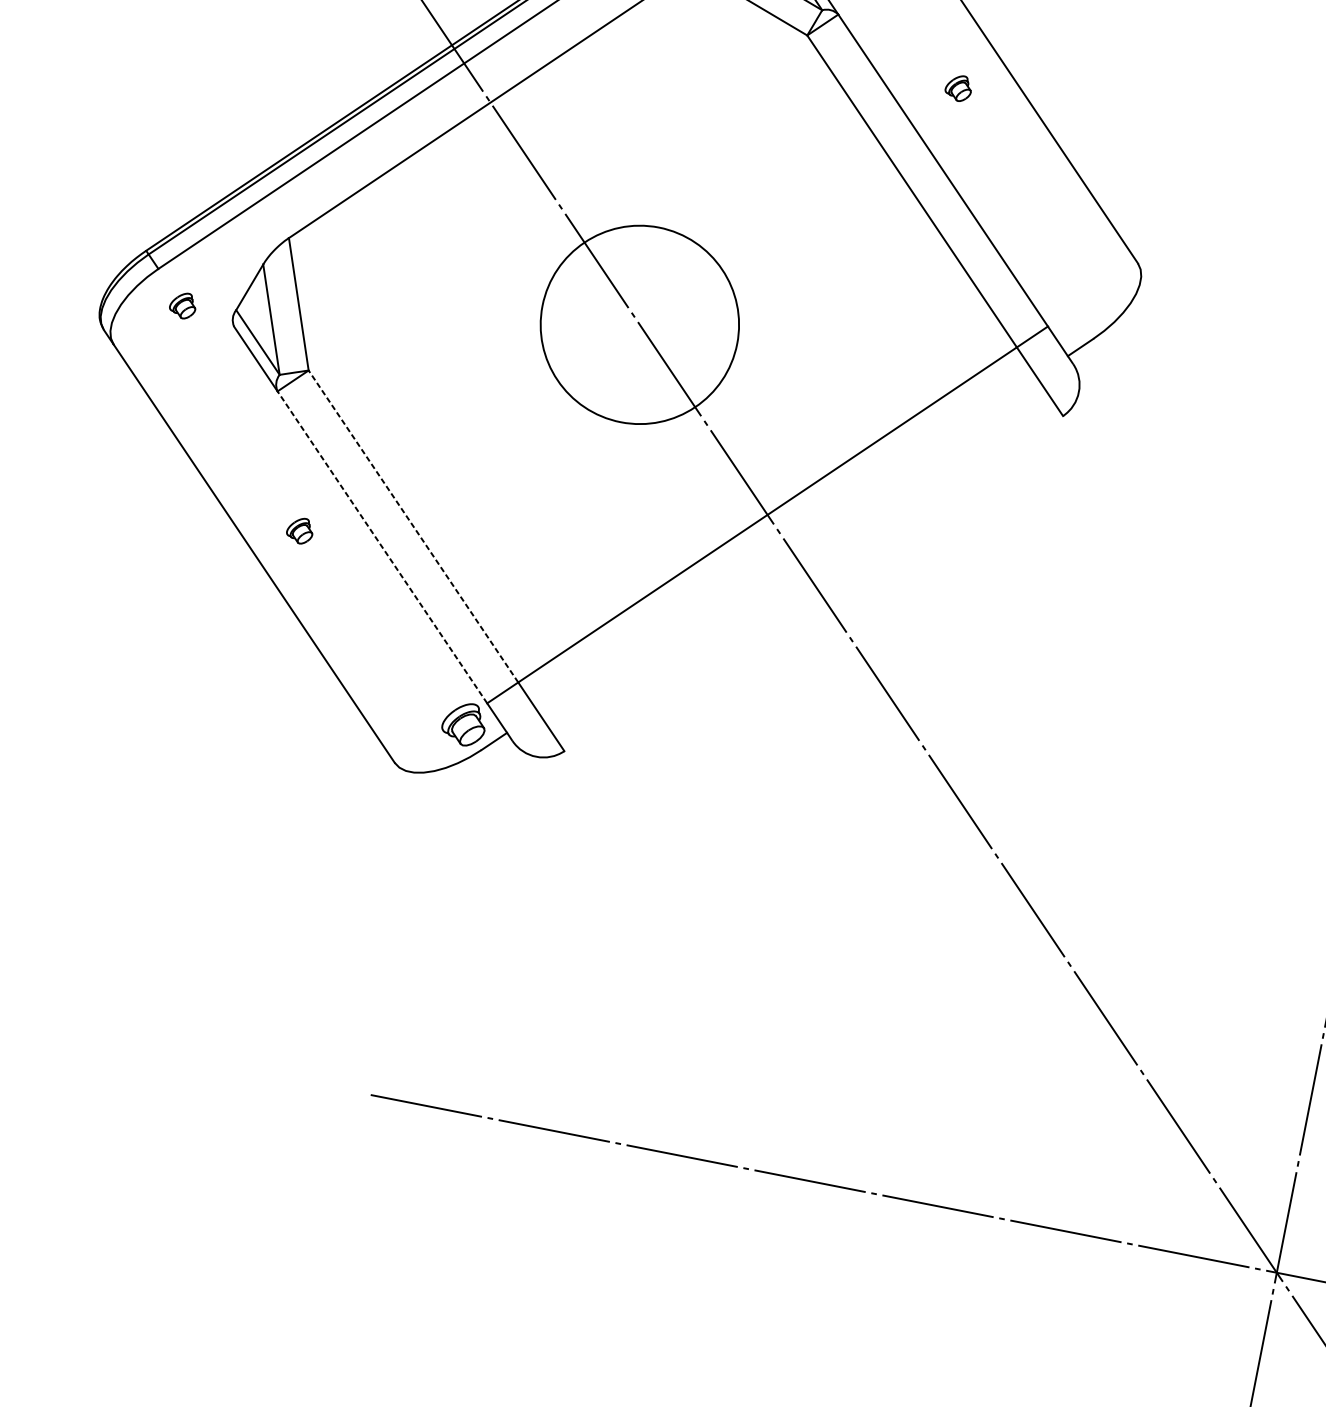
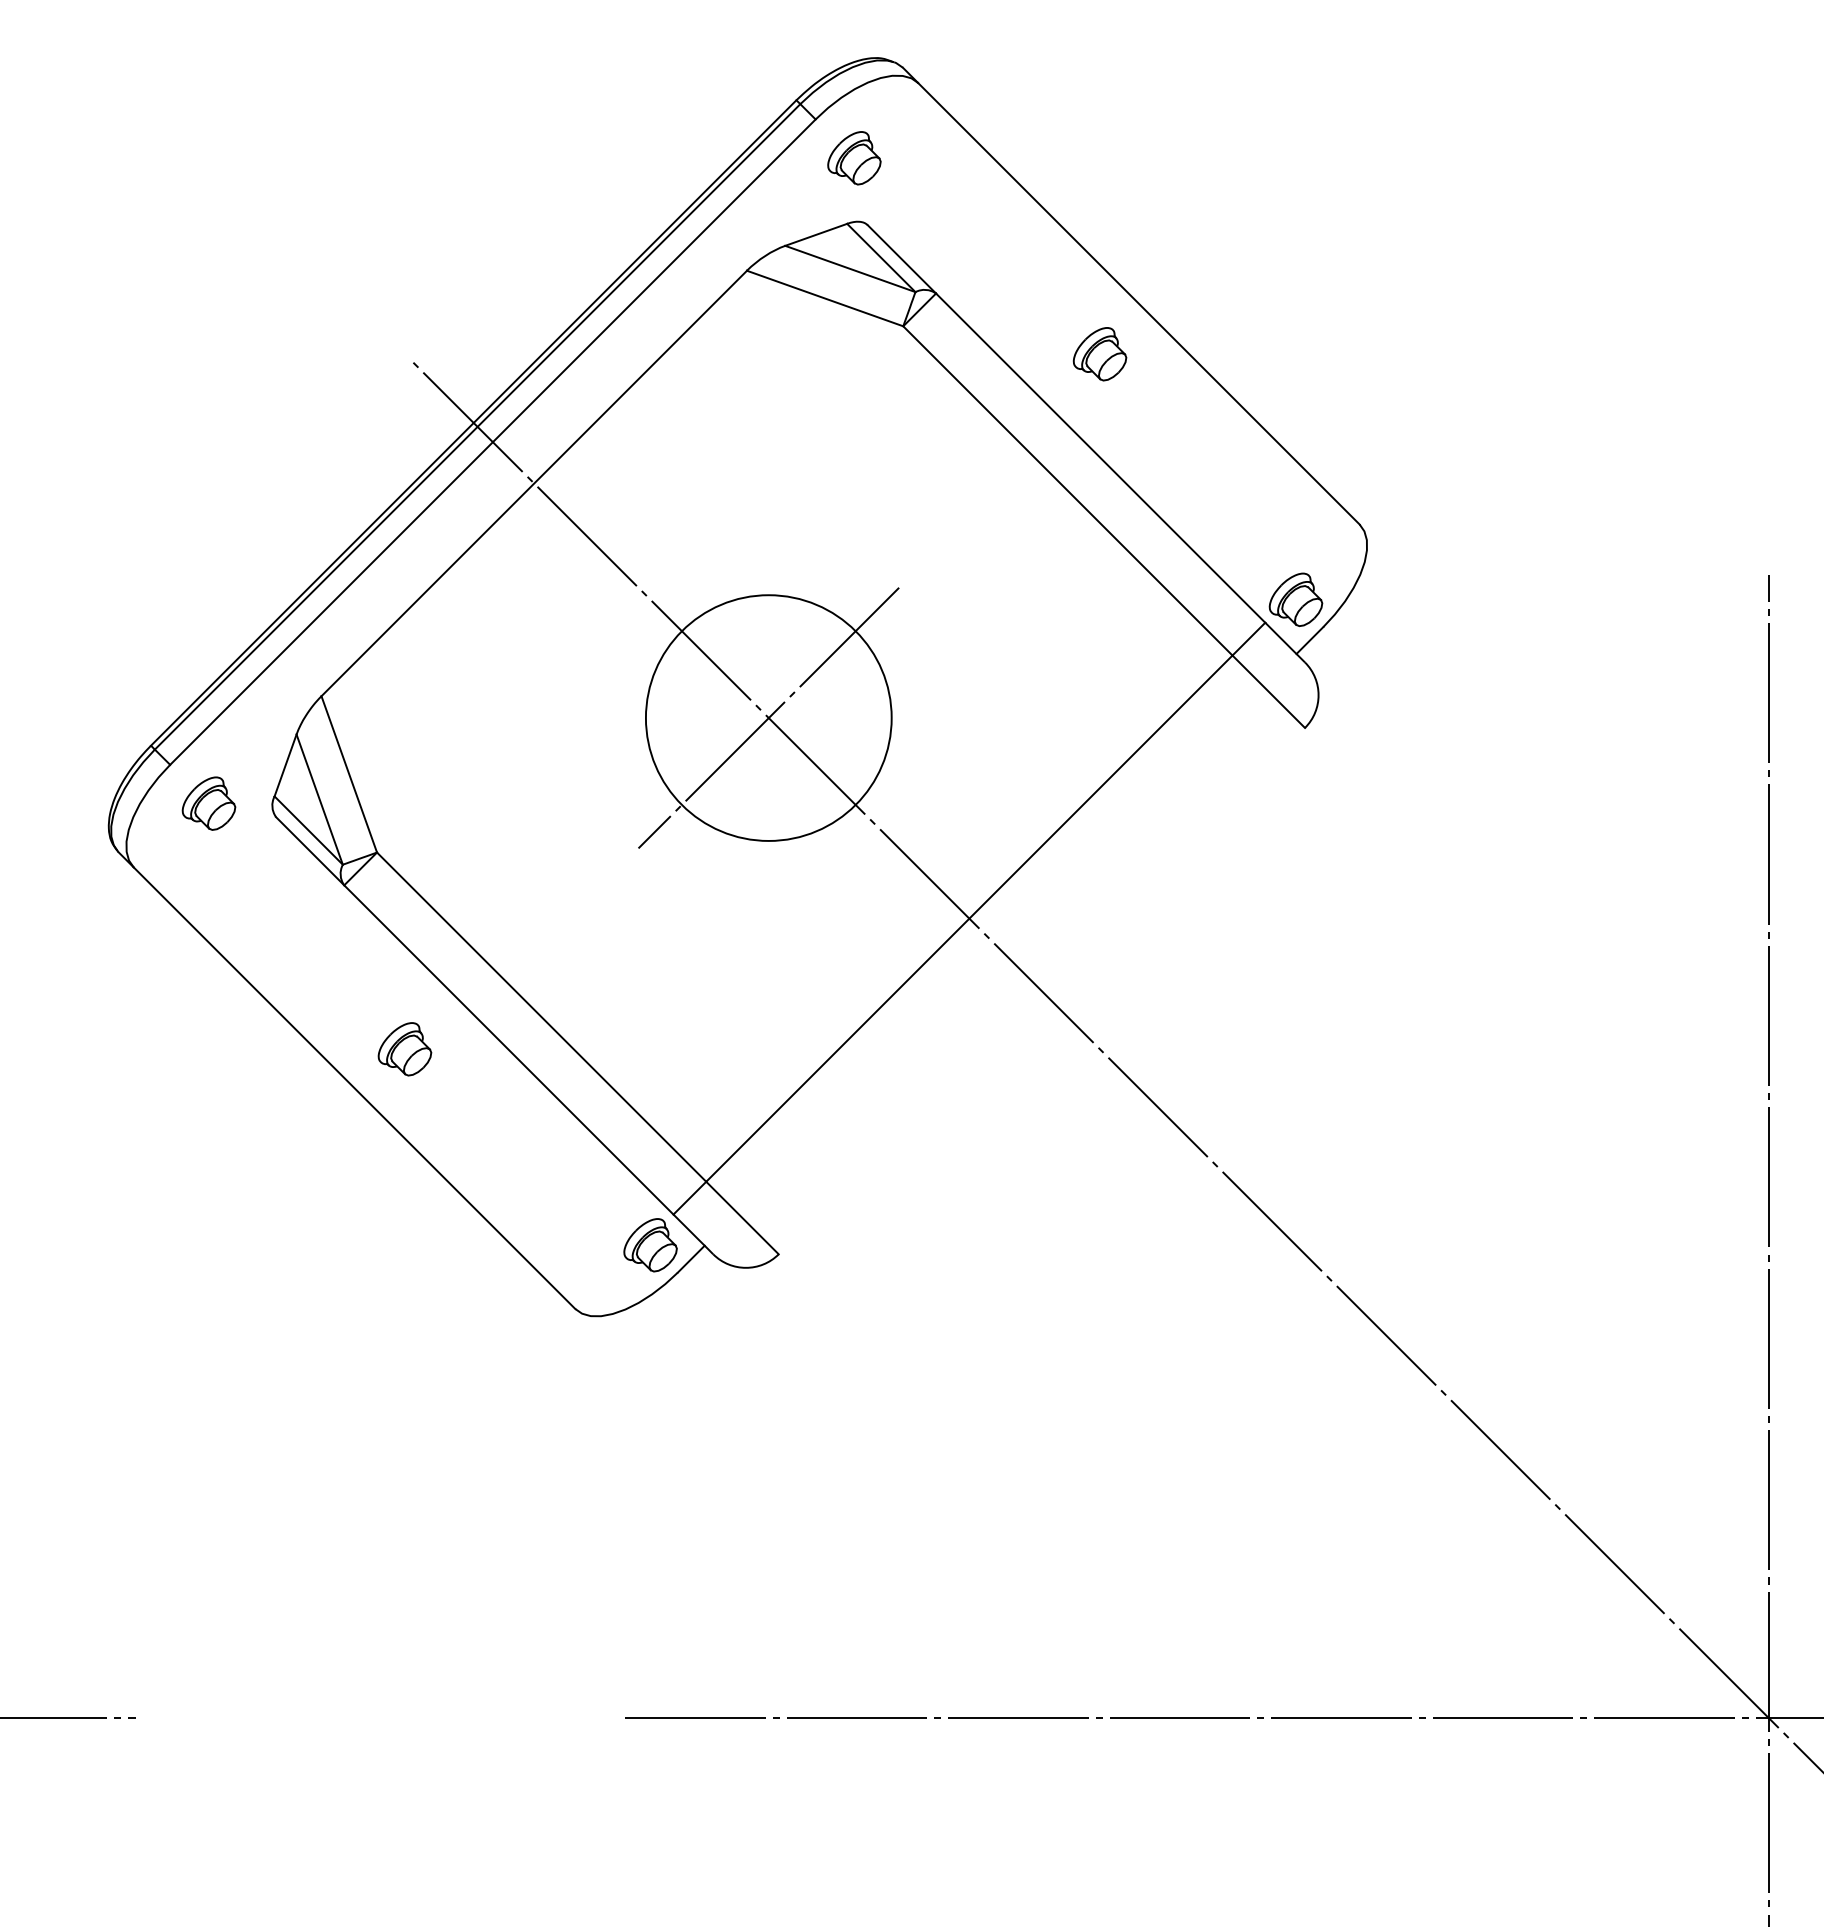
part: (958, 88) -> (1099, 354), size x1.67
part: (182, 305) -> (208, 803), size x1.67
part: (1075, 312) -> (1295, 599), added
line: (639, 324) -> (768, 717), added
line: (413, 526) -> (541, 1017), dashed -> solid
part: (299, 530) -> (404, 1049), size x1.67
line: (382, 546) -> (508, 1049), dashed -> solid

